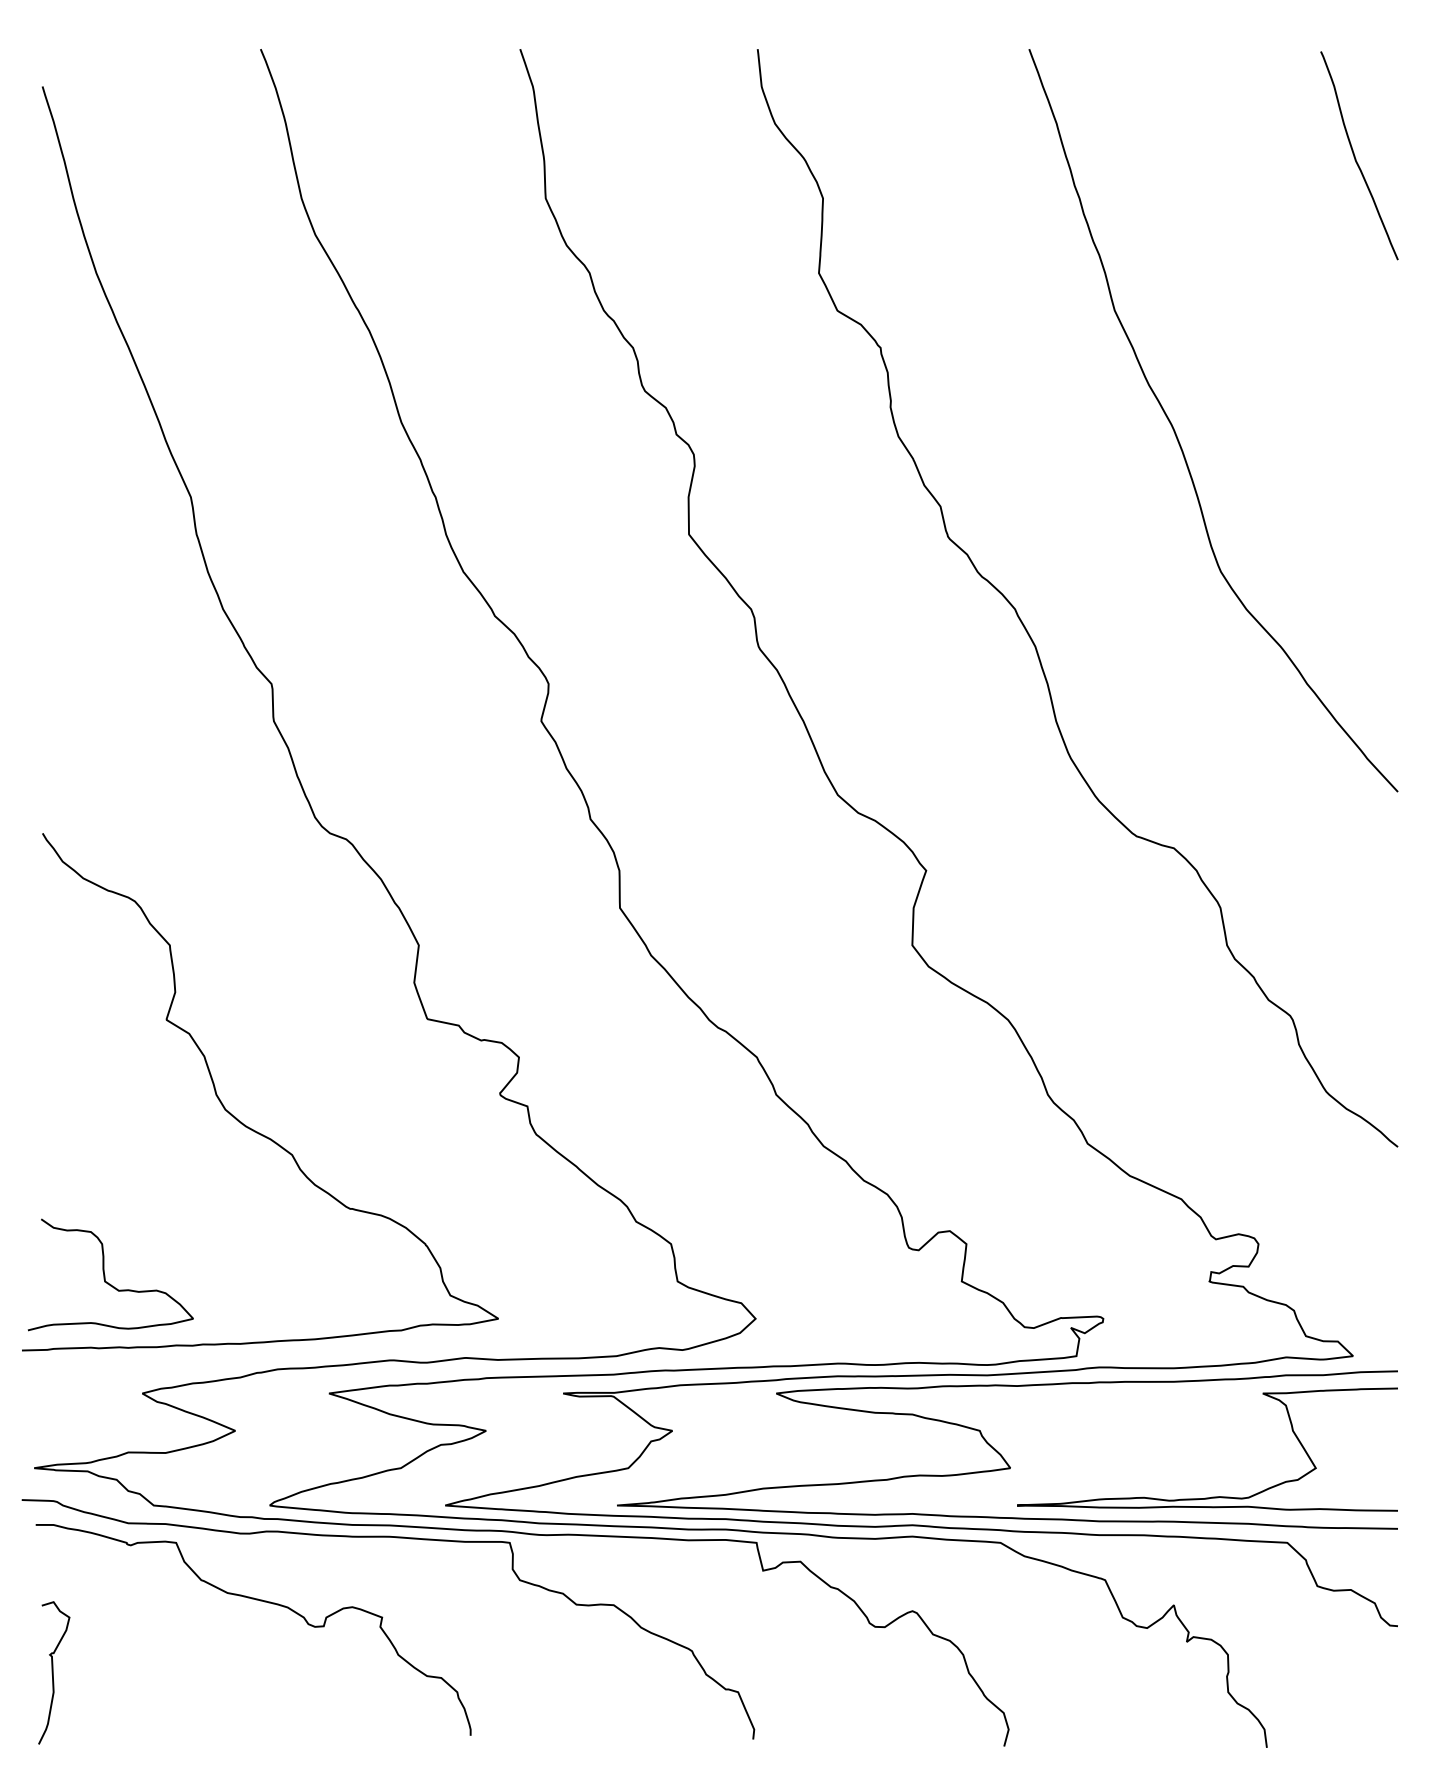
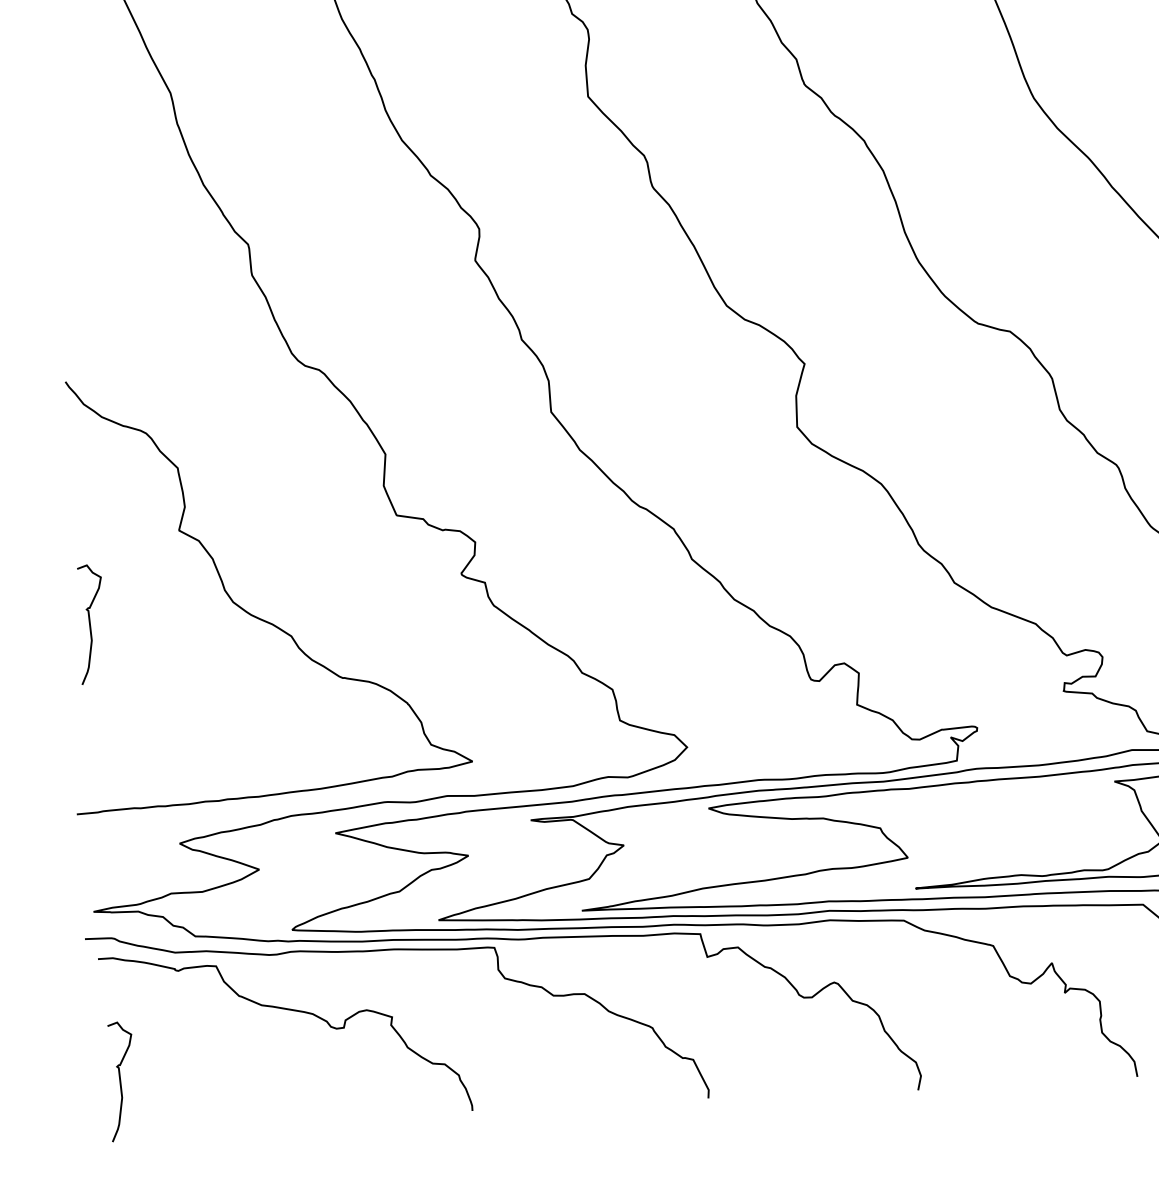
curve: (53, 1124) -> (90, 624), added
curve: (105, 1275) -> (142, 747), removed

